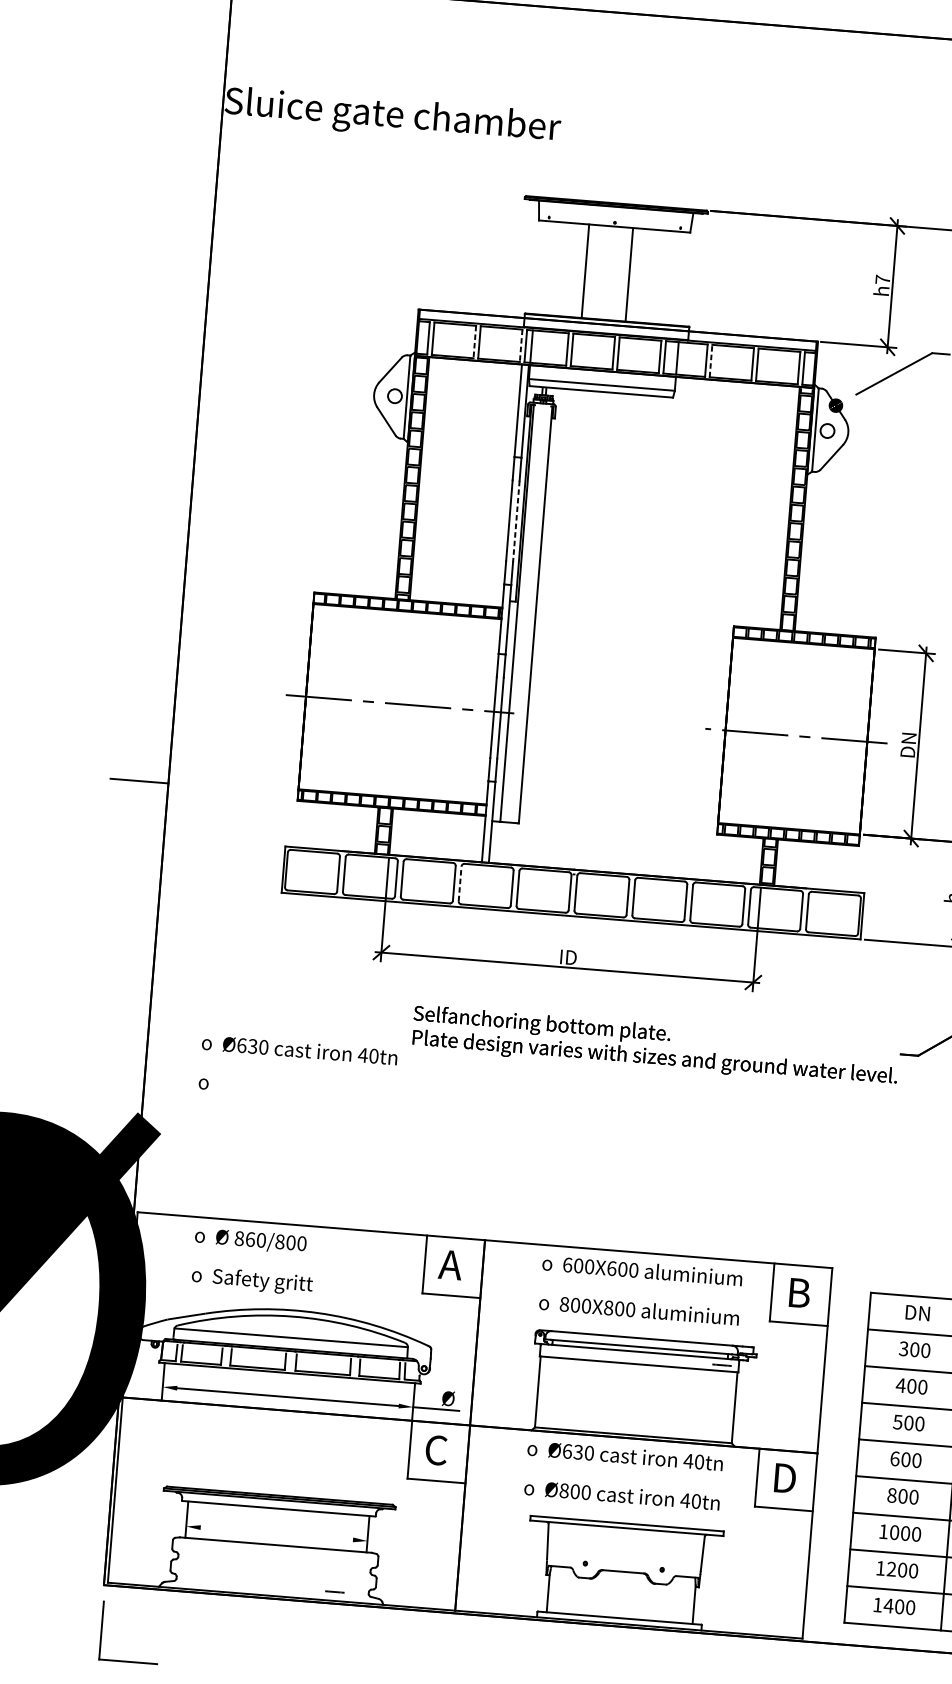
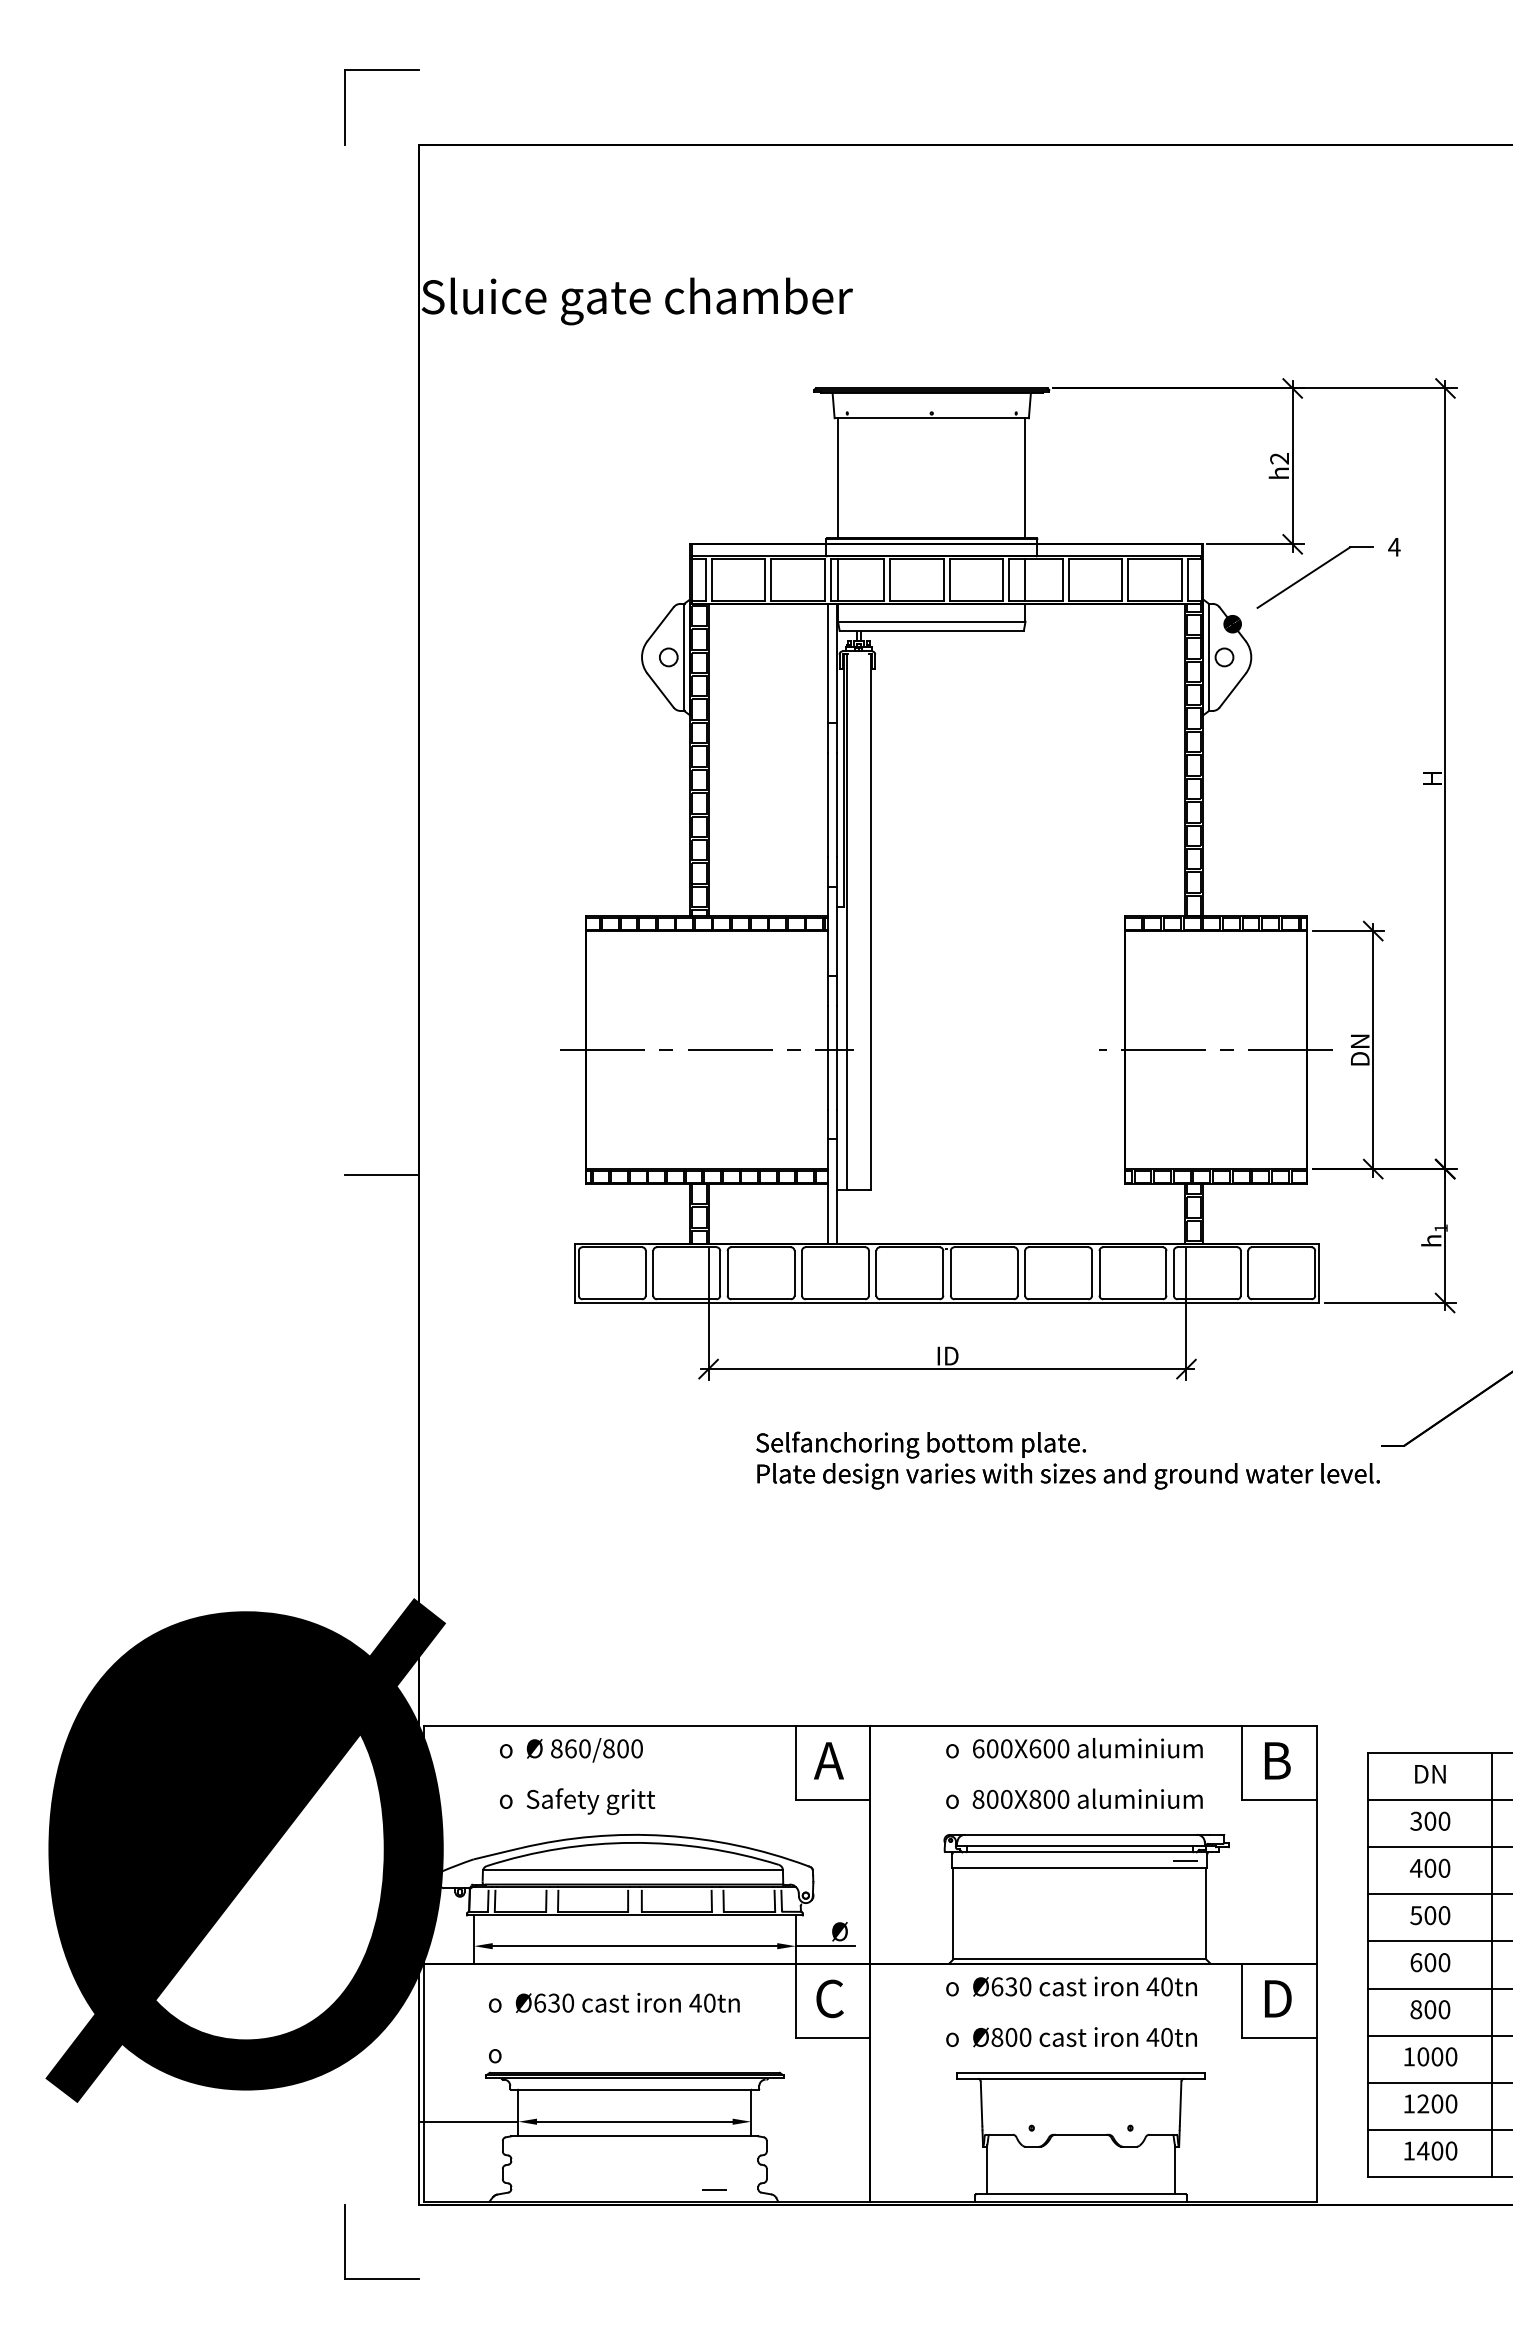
line: (585, 271) -> (838, 478), moved
line: (629, 274) -> (1025, 478), moved
text: (882, 279) -> (1279, 458), h7 -> h2
line: (475, 342) -> (765, 580), dashed -> solid
line: (521, 346) -> (824, 580), dashed -> solid
line: (710, 361) -> (1068, 580), dashed -> solid
line: (516, 521) -> (836, 805), dashed -> solid
line: (460, 883) -> (802, 1272), dashed -> solid
text: (298, 1069) -> (614, 2028), moved
line: (147, 1523) -> (468, 2121), added
line: (276, 1533) -> (634, 2121), added
part: (102, 1629) -> (345, 2241), moved

